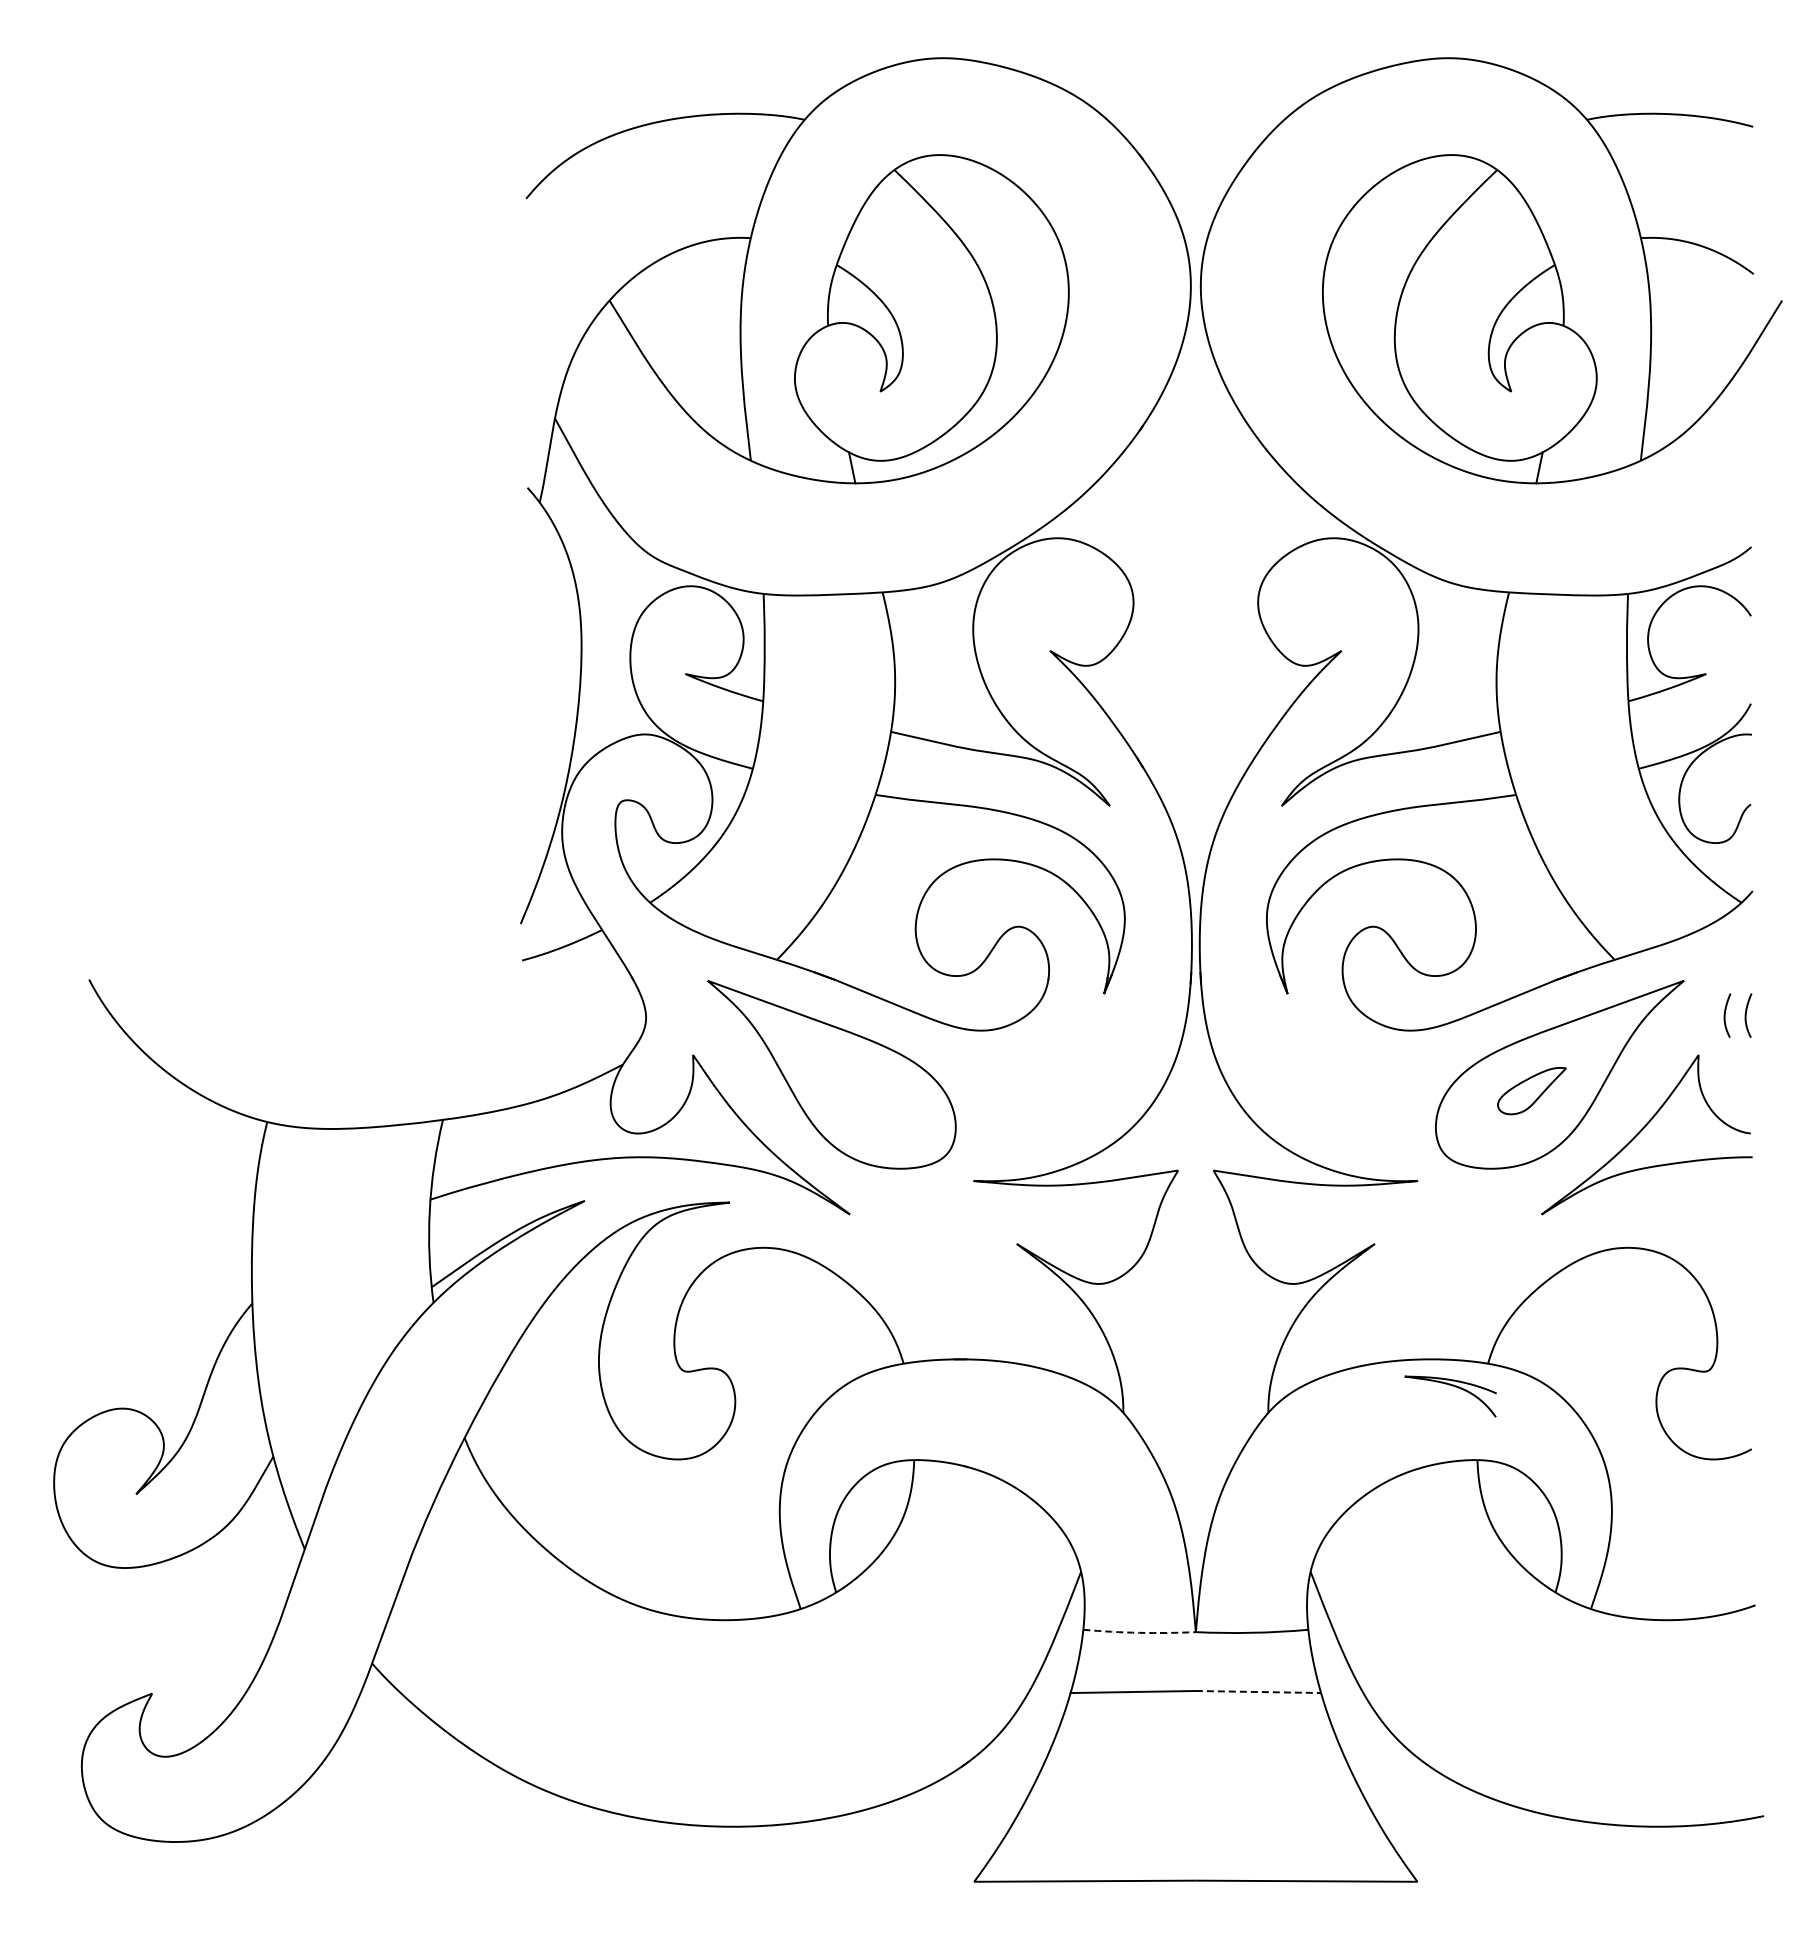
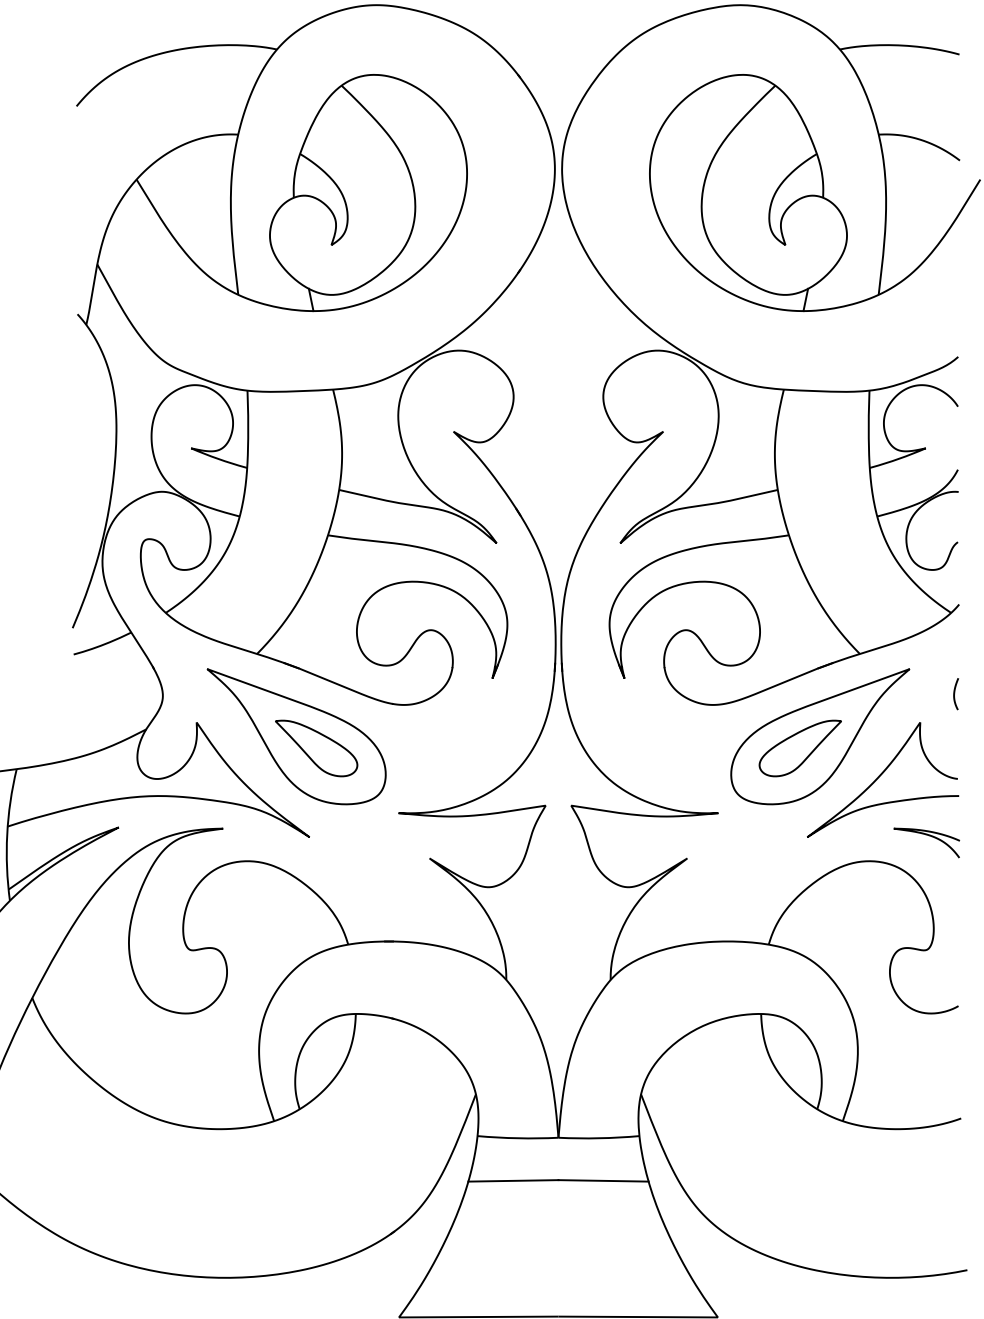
curve: (1725, 1015) -> (939, 694), removed
part: (859, 1090) -> (316, 748), added
part: (1531, 1090) -> (800, 748), size x1.67
curve: (1452, 1386) -> (928, 835), moved
arc: (1139, 1632) -> (517, 1138), dashed -> solid
line: (1258, 1692) -> (603, 1181), dashed -> solid

